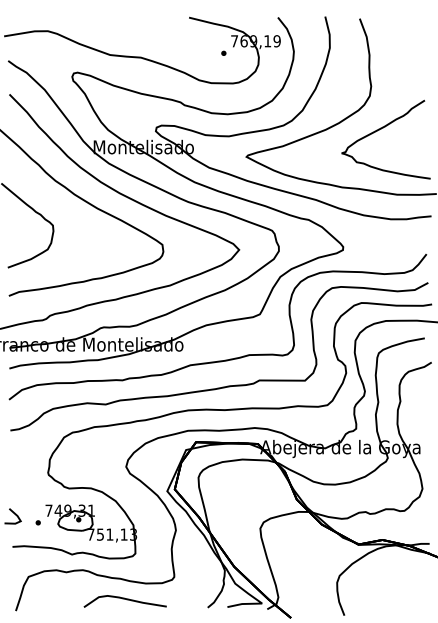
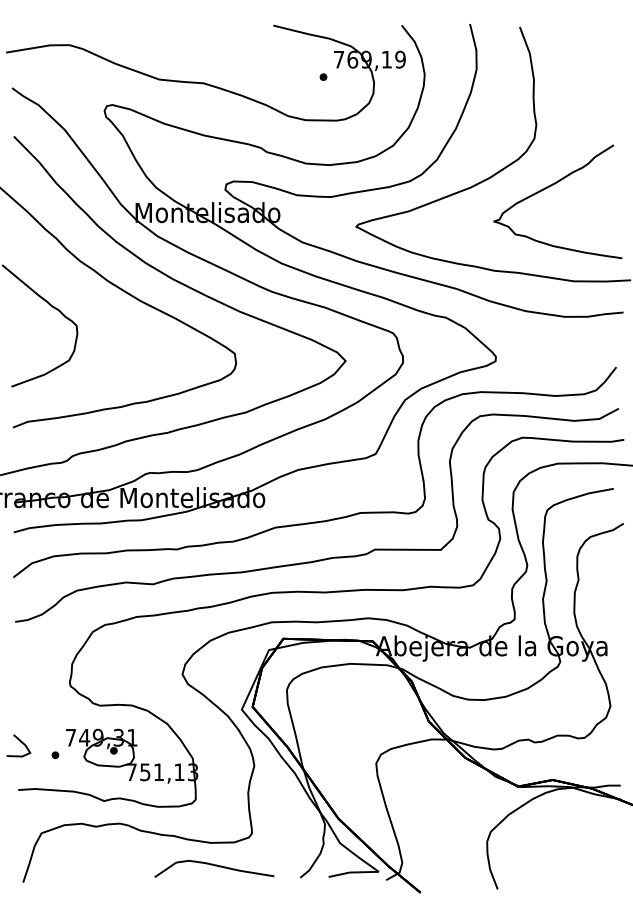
curve: (124, 599) -> (213, 865), moved

